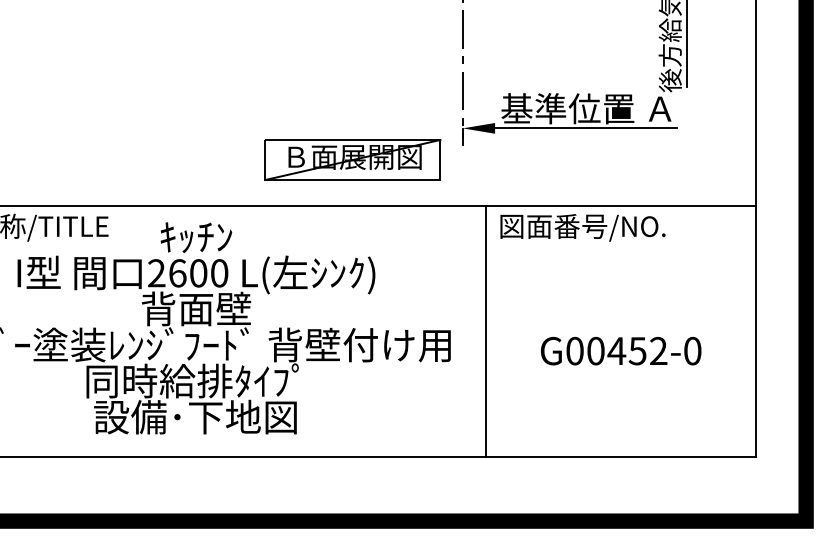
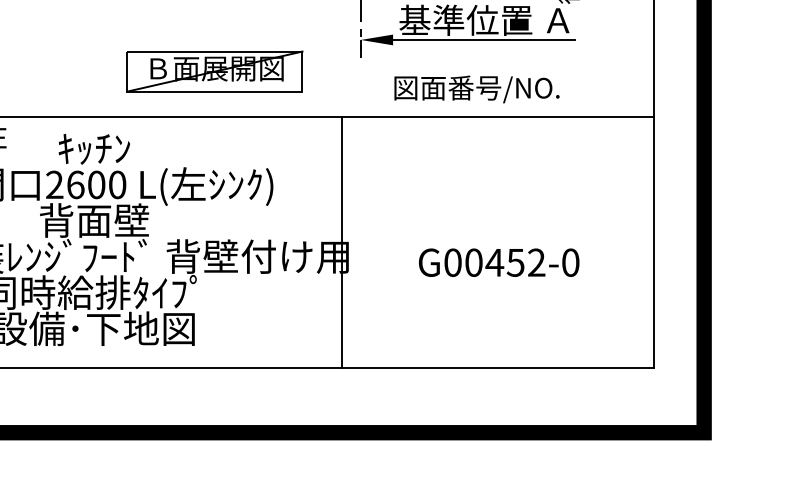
part: (352, 159) -> (214, 71), moved
text: (582, 227) -> (476, 89), moved
line: (485, 330) -> (341, 242), moved
text: (621, 350) -> (499, 262), moved

